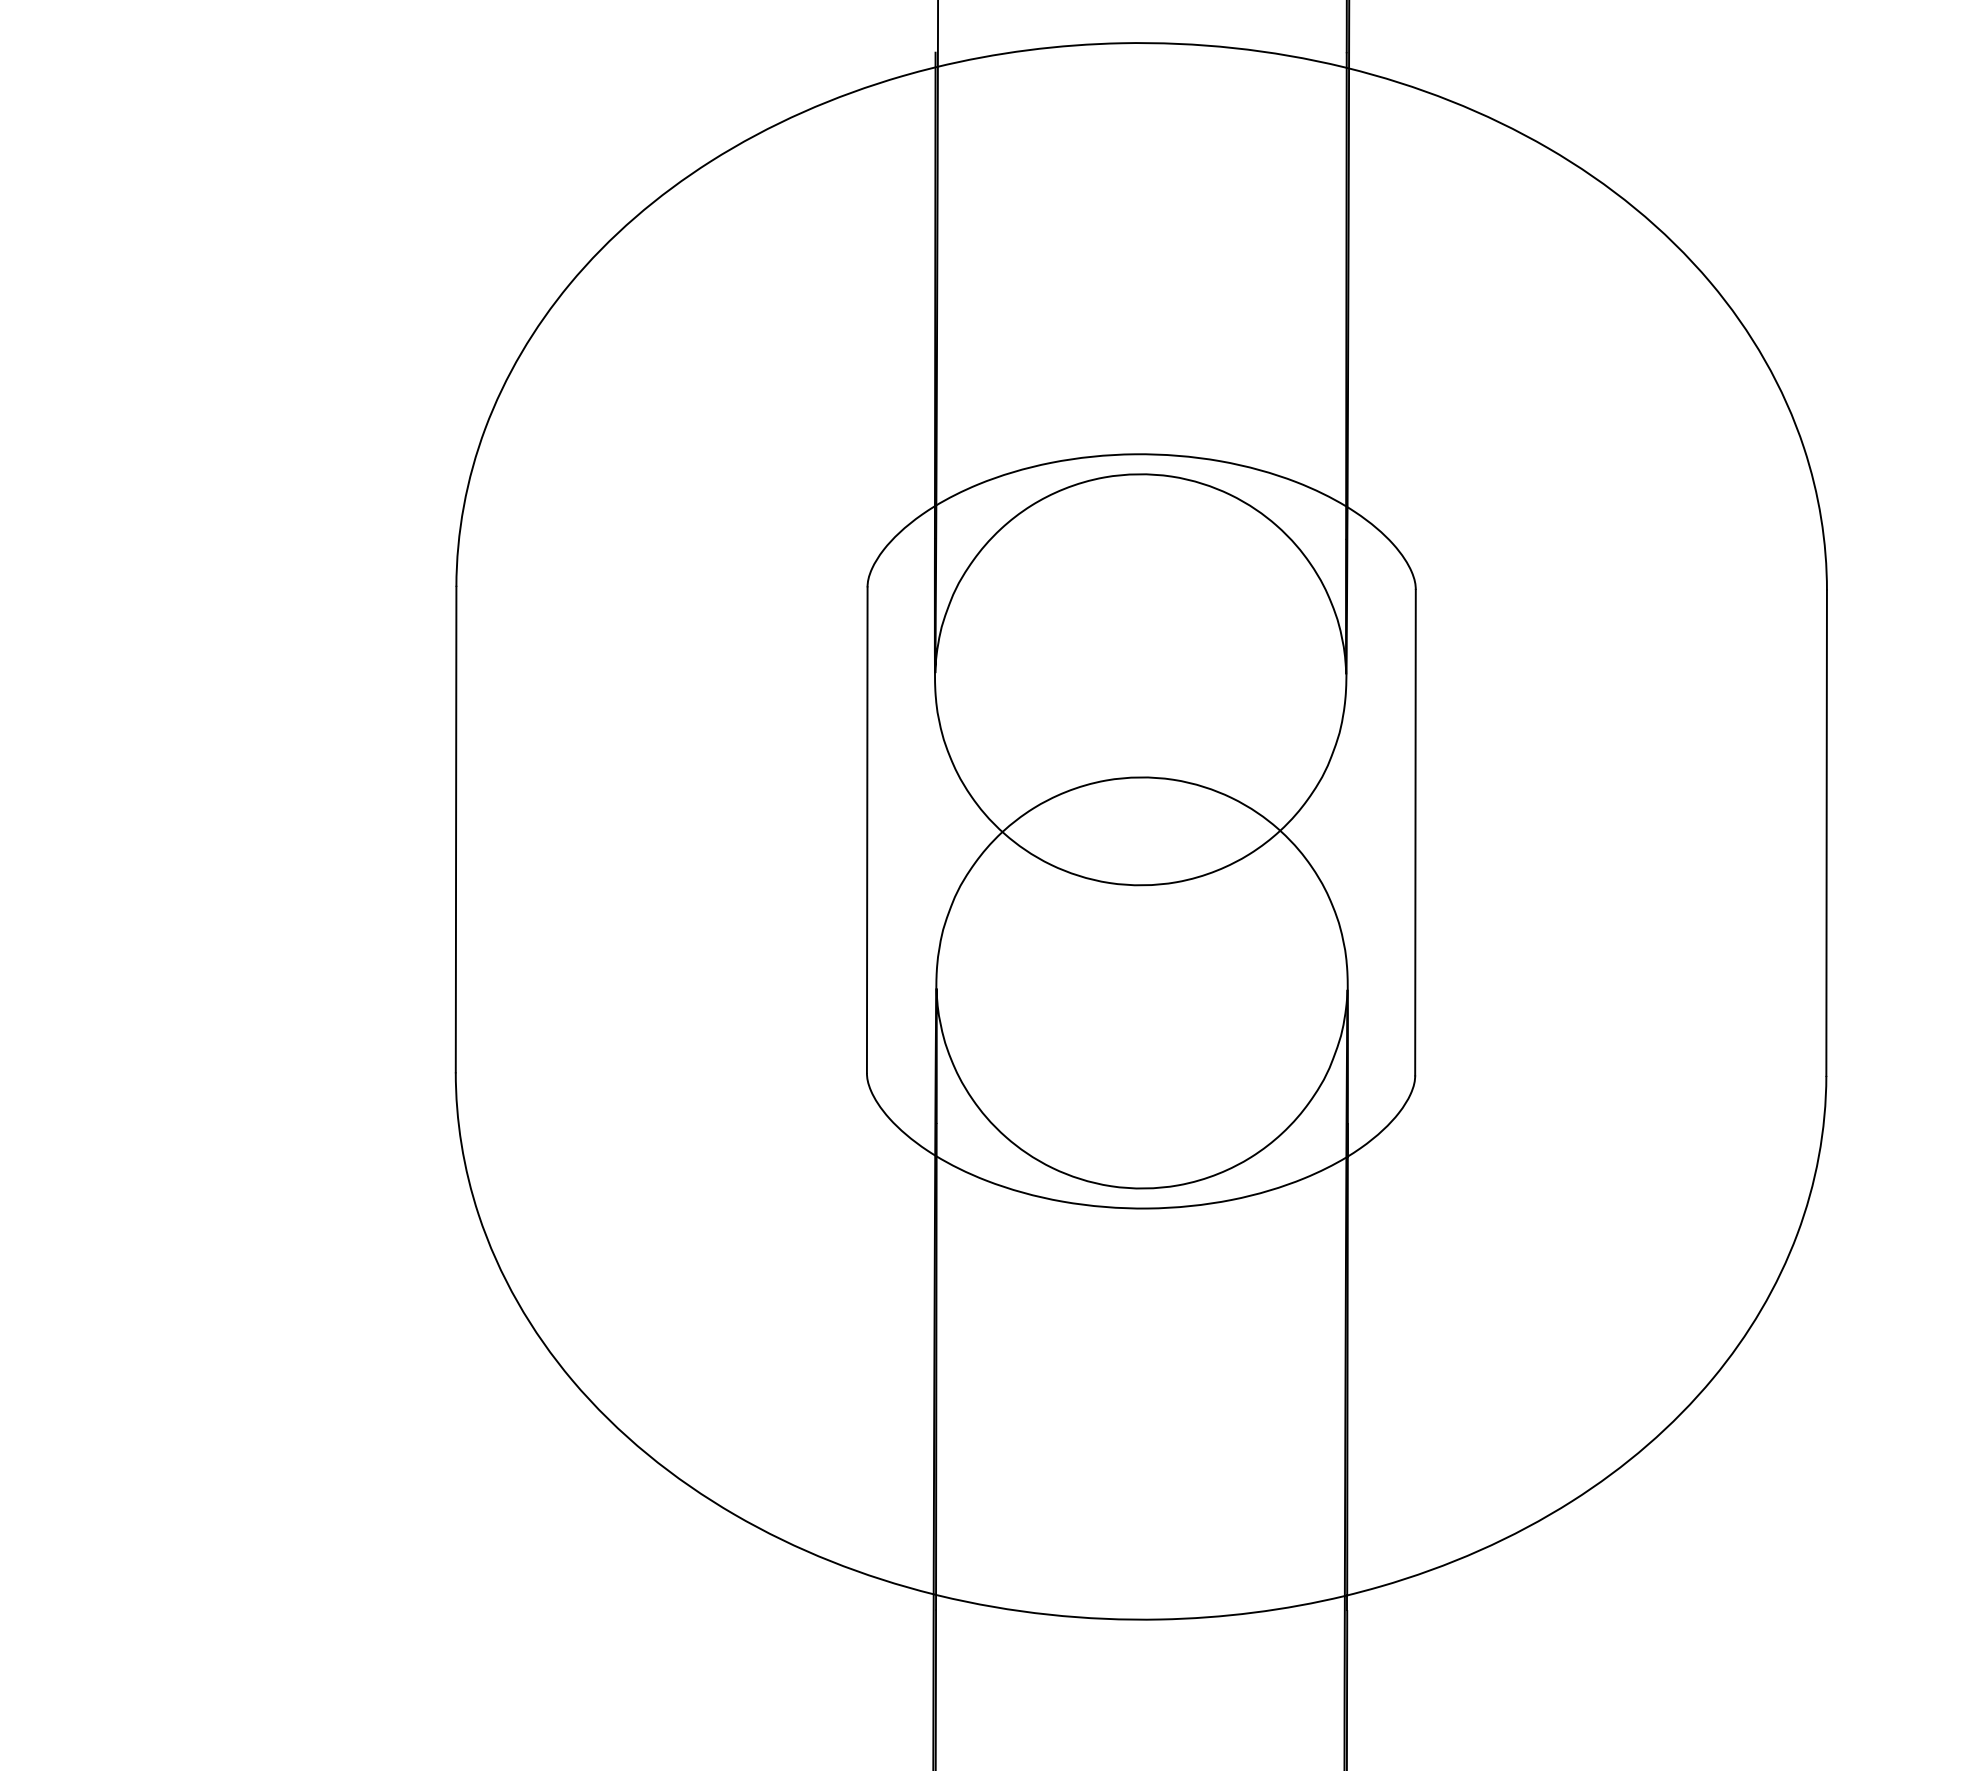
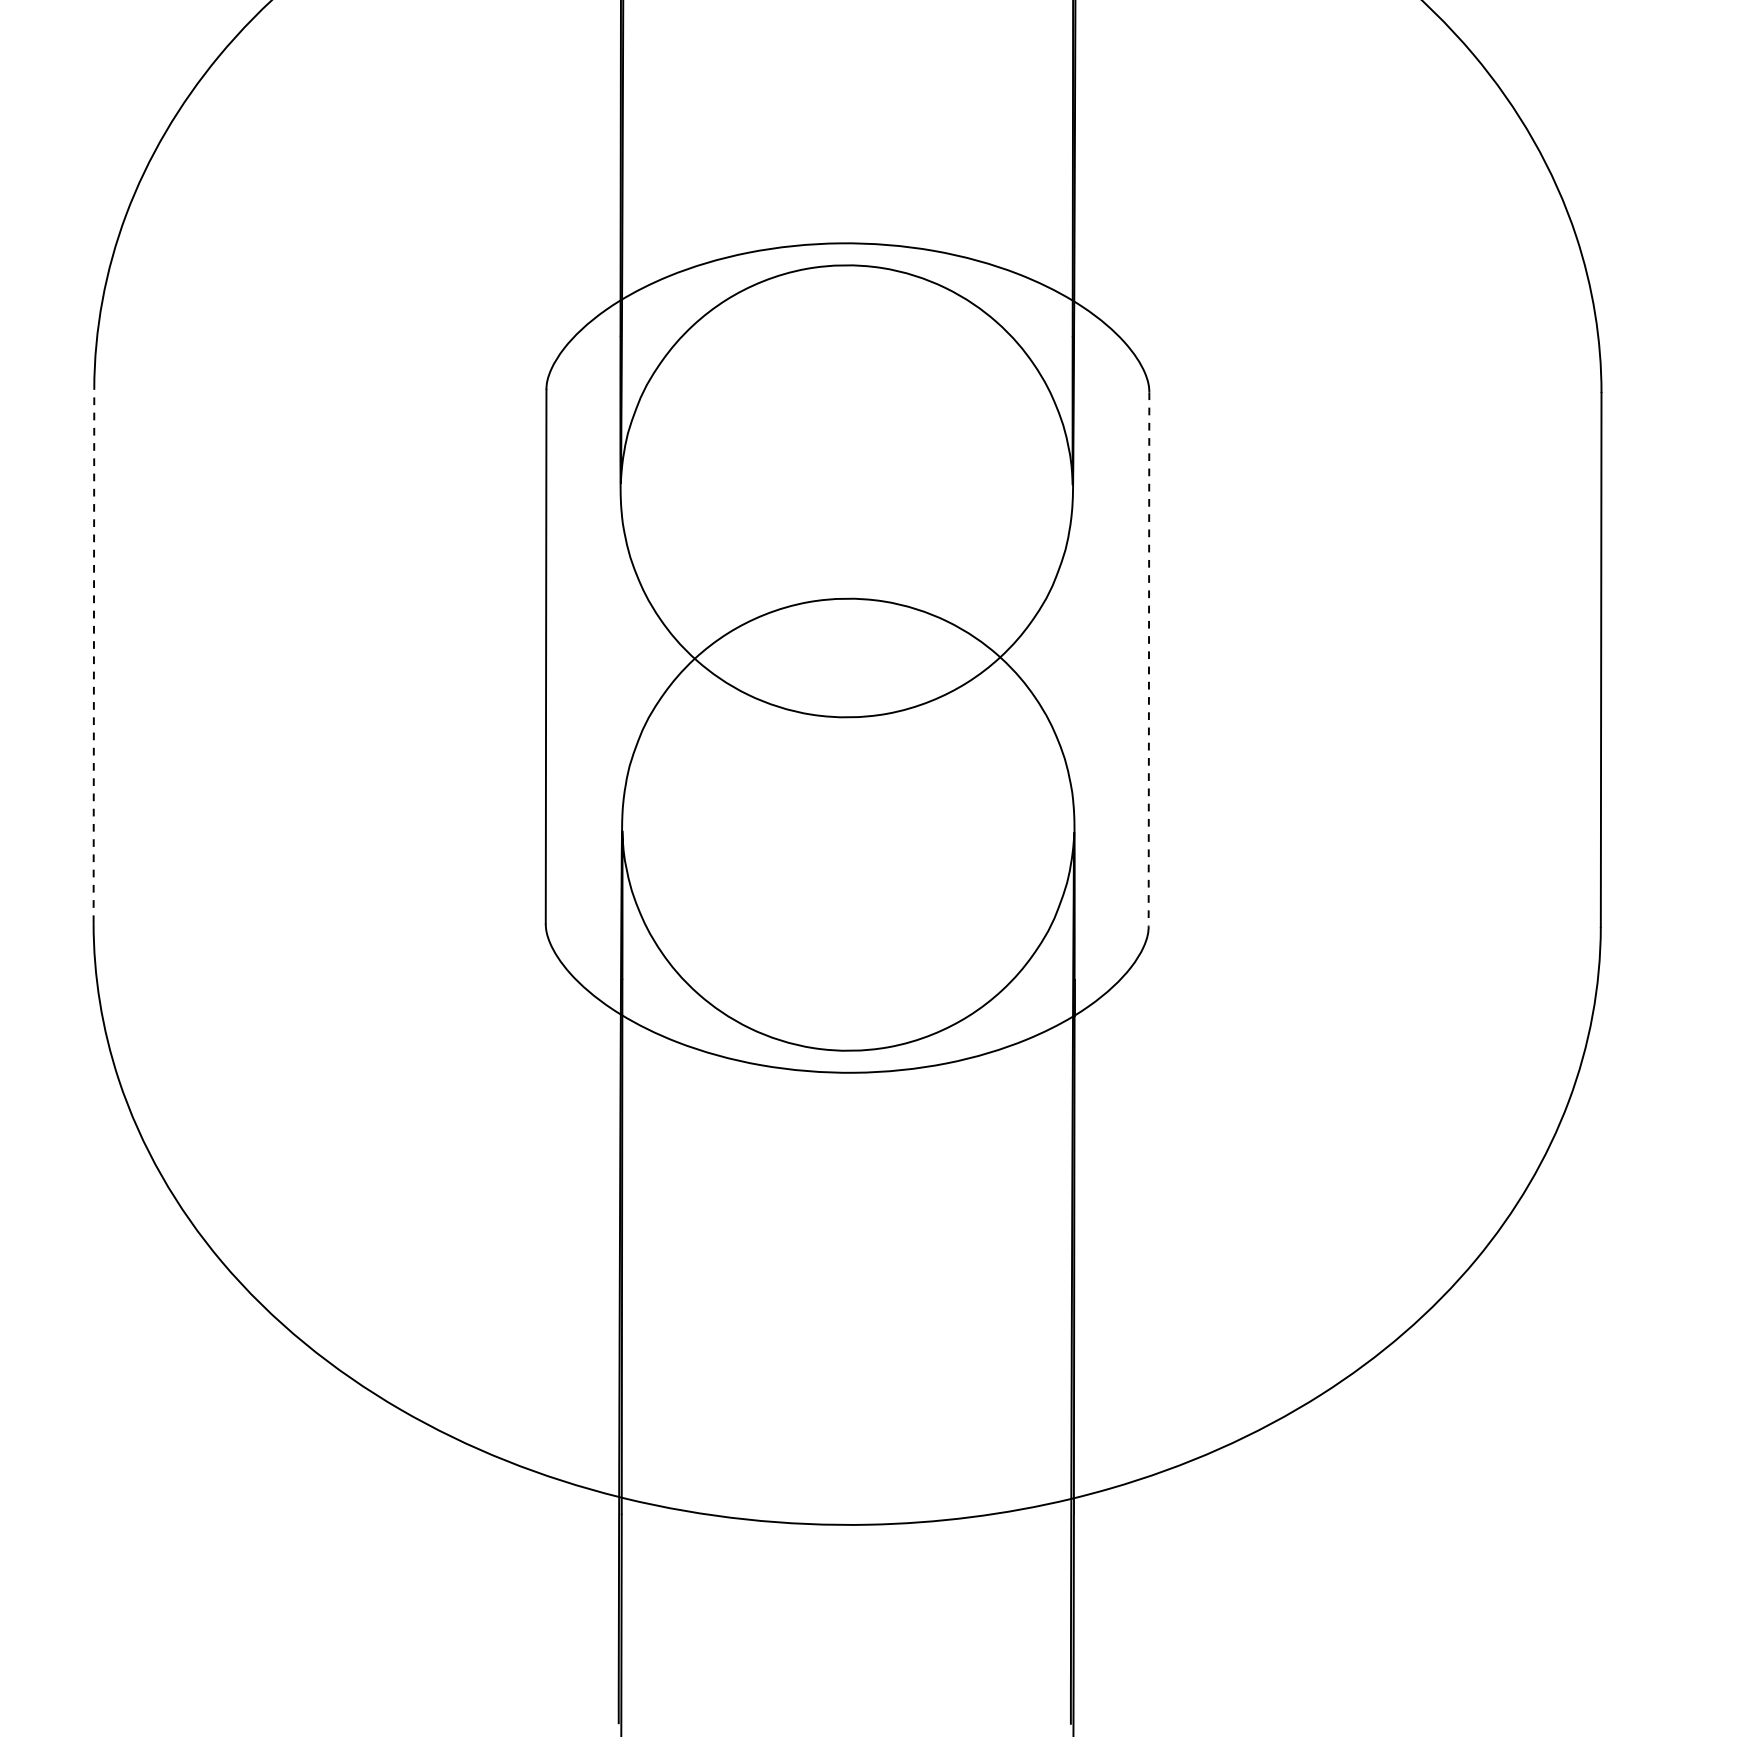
line: (456, 829) -> (94, 655), solid -> dashed
line: (1415, 832) -> (1149, 659), solid -> dashed

